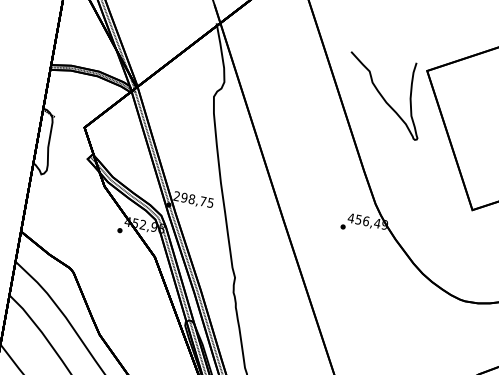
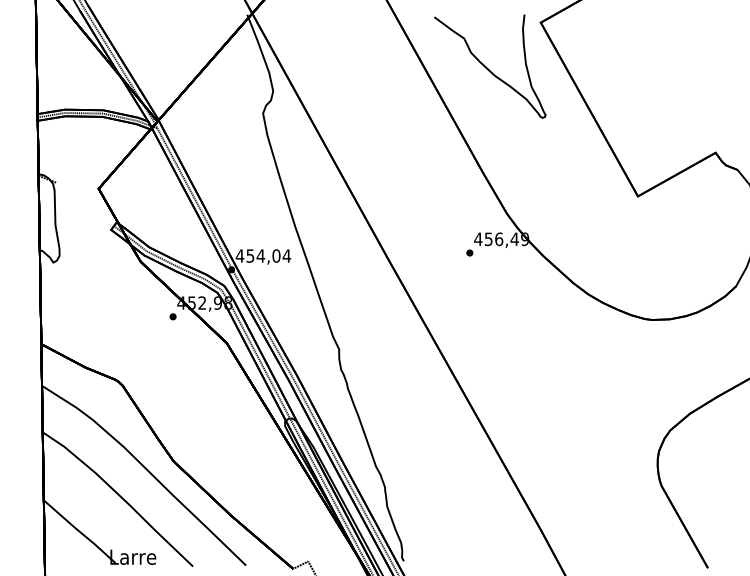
text: (193, 199) -> (263, 255), 298,75 -> 454,04

